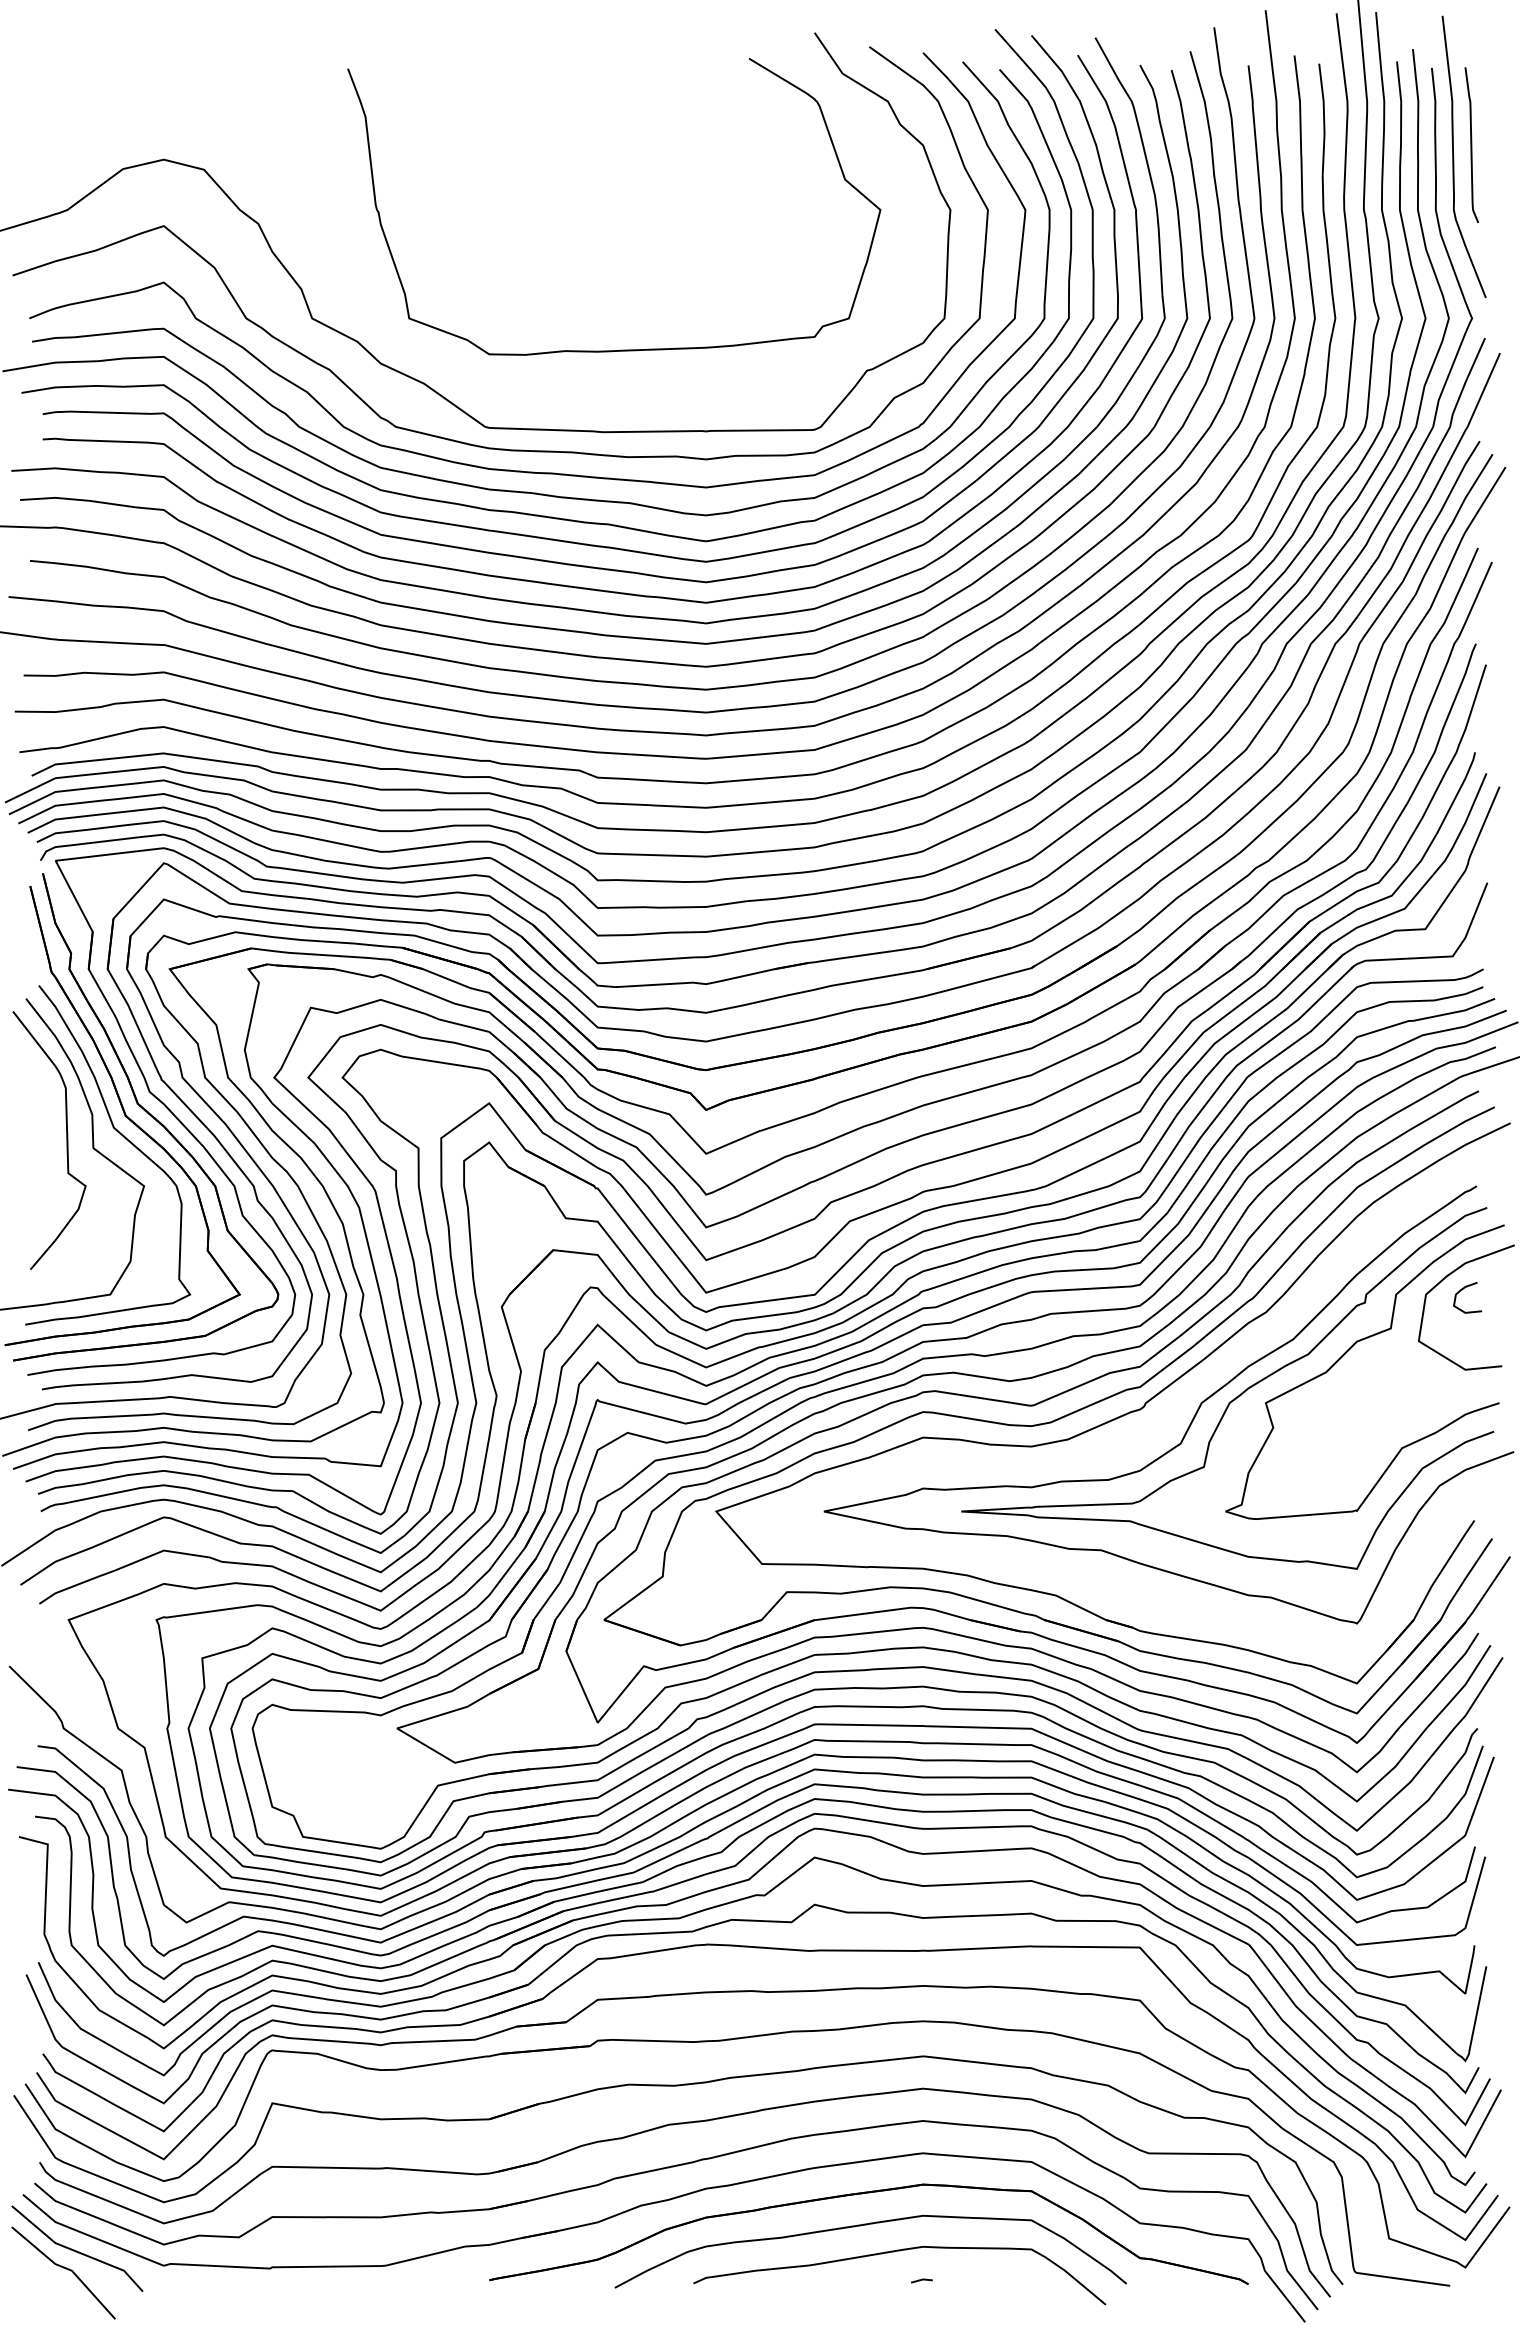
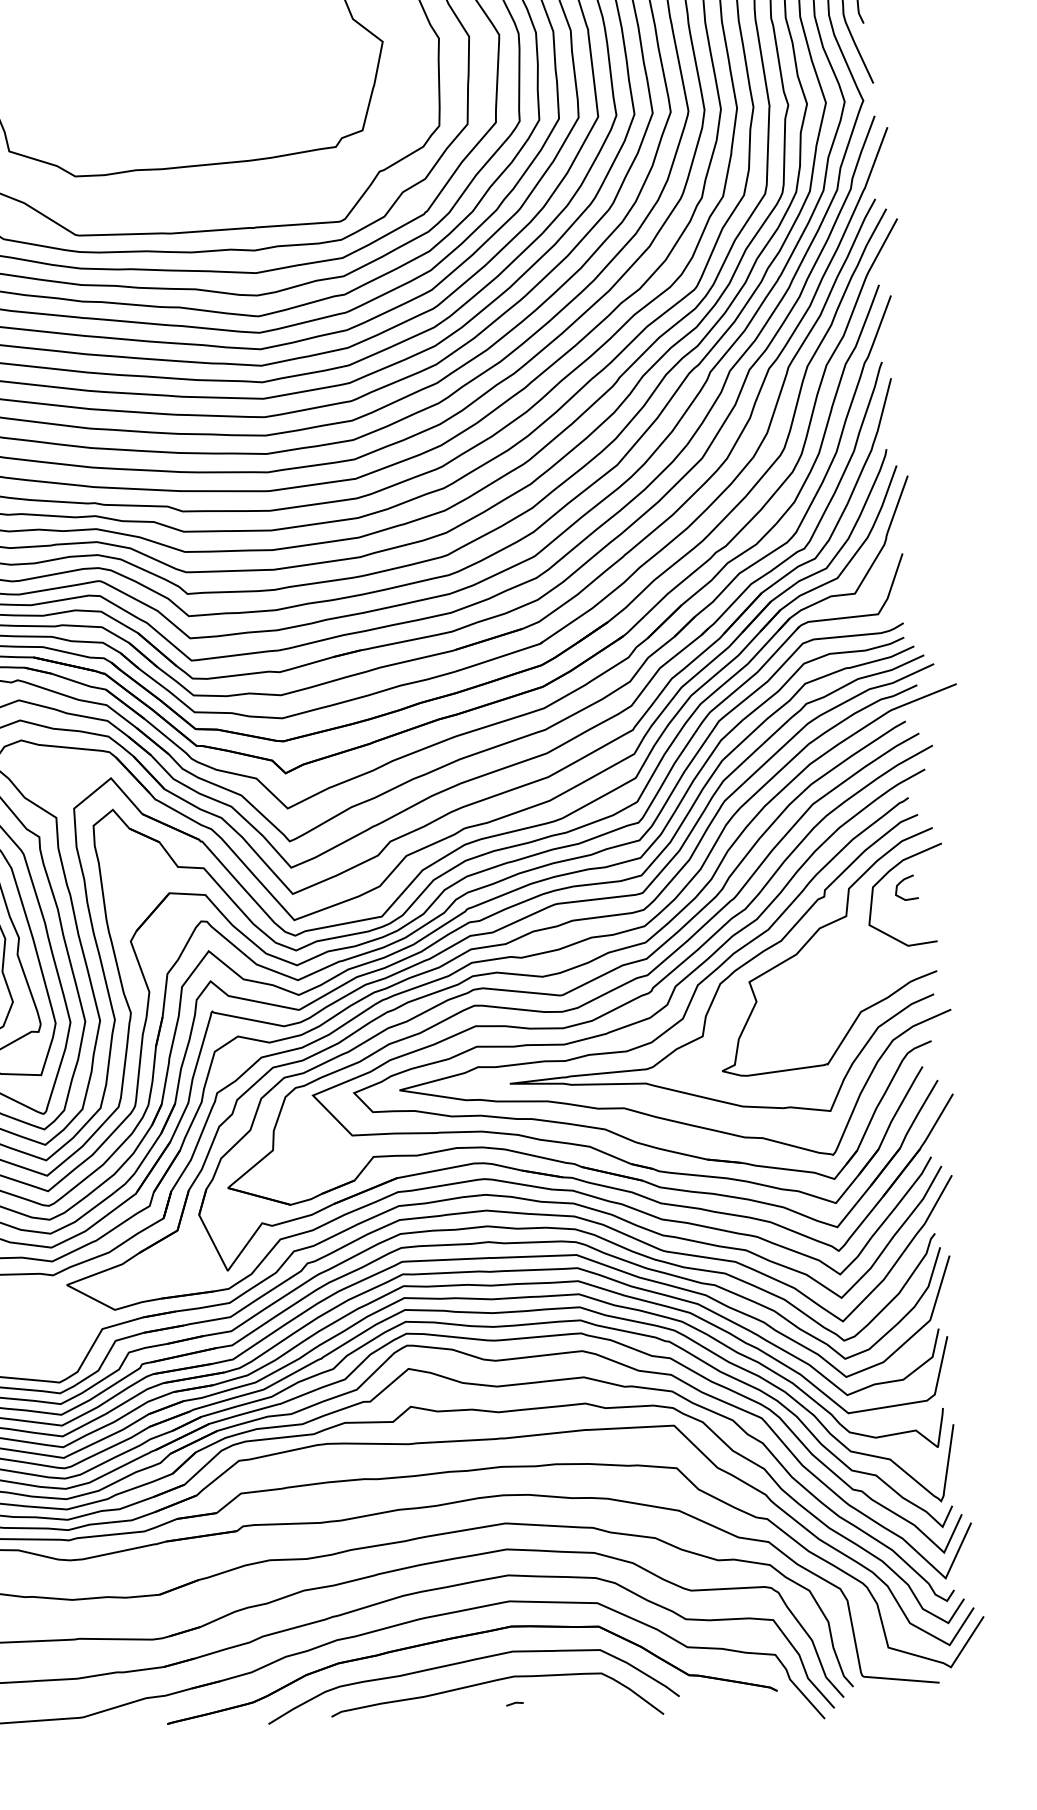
part: (1152, 1430) -> (659, 1009), added

